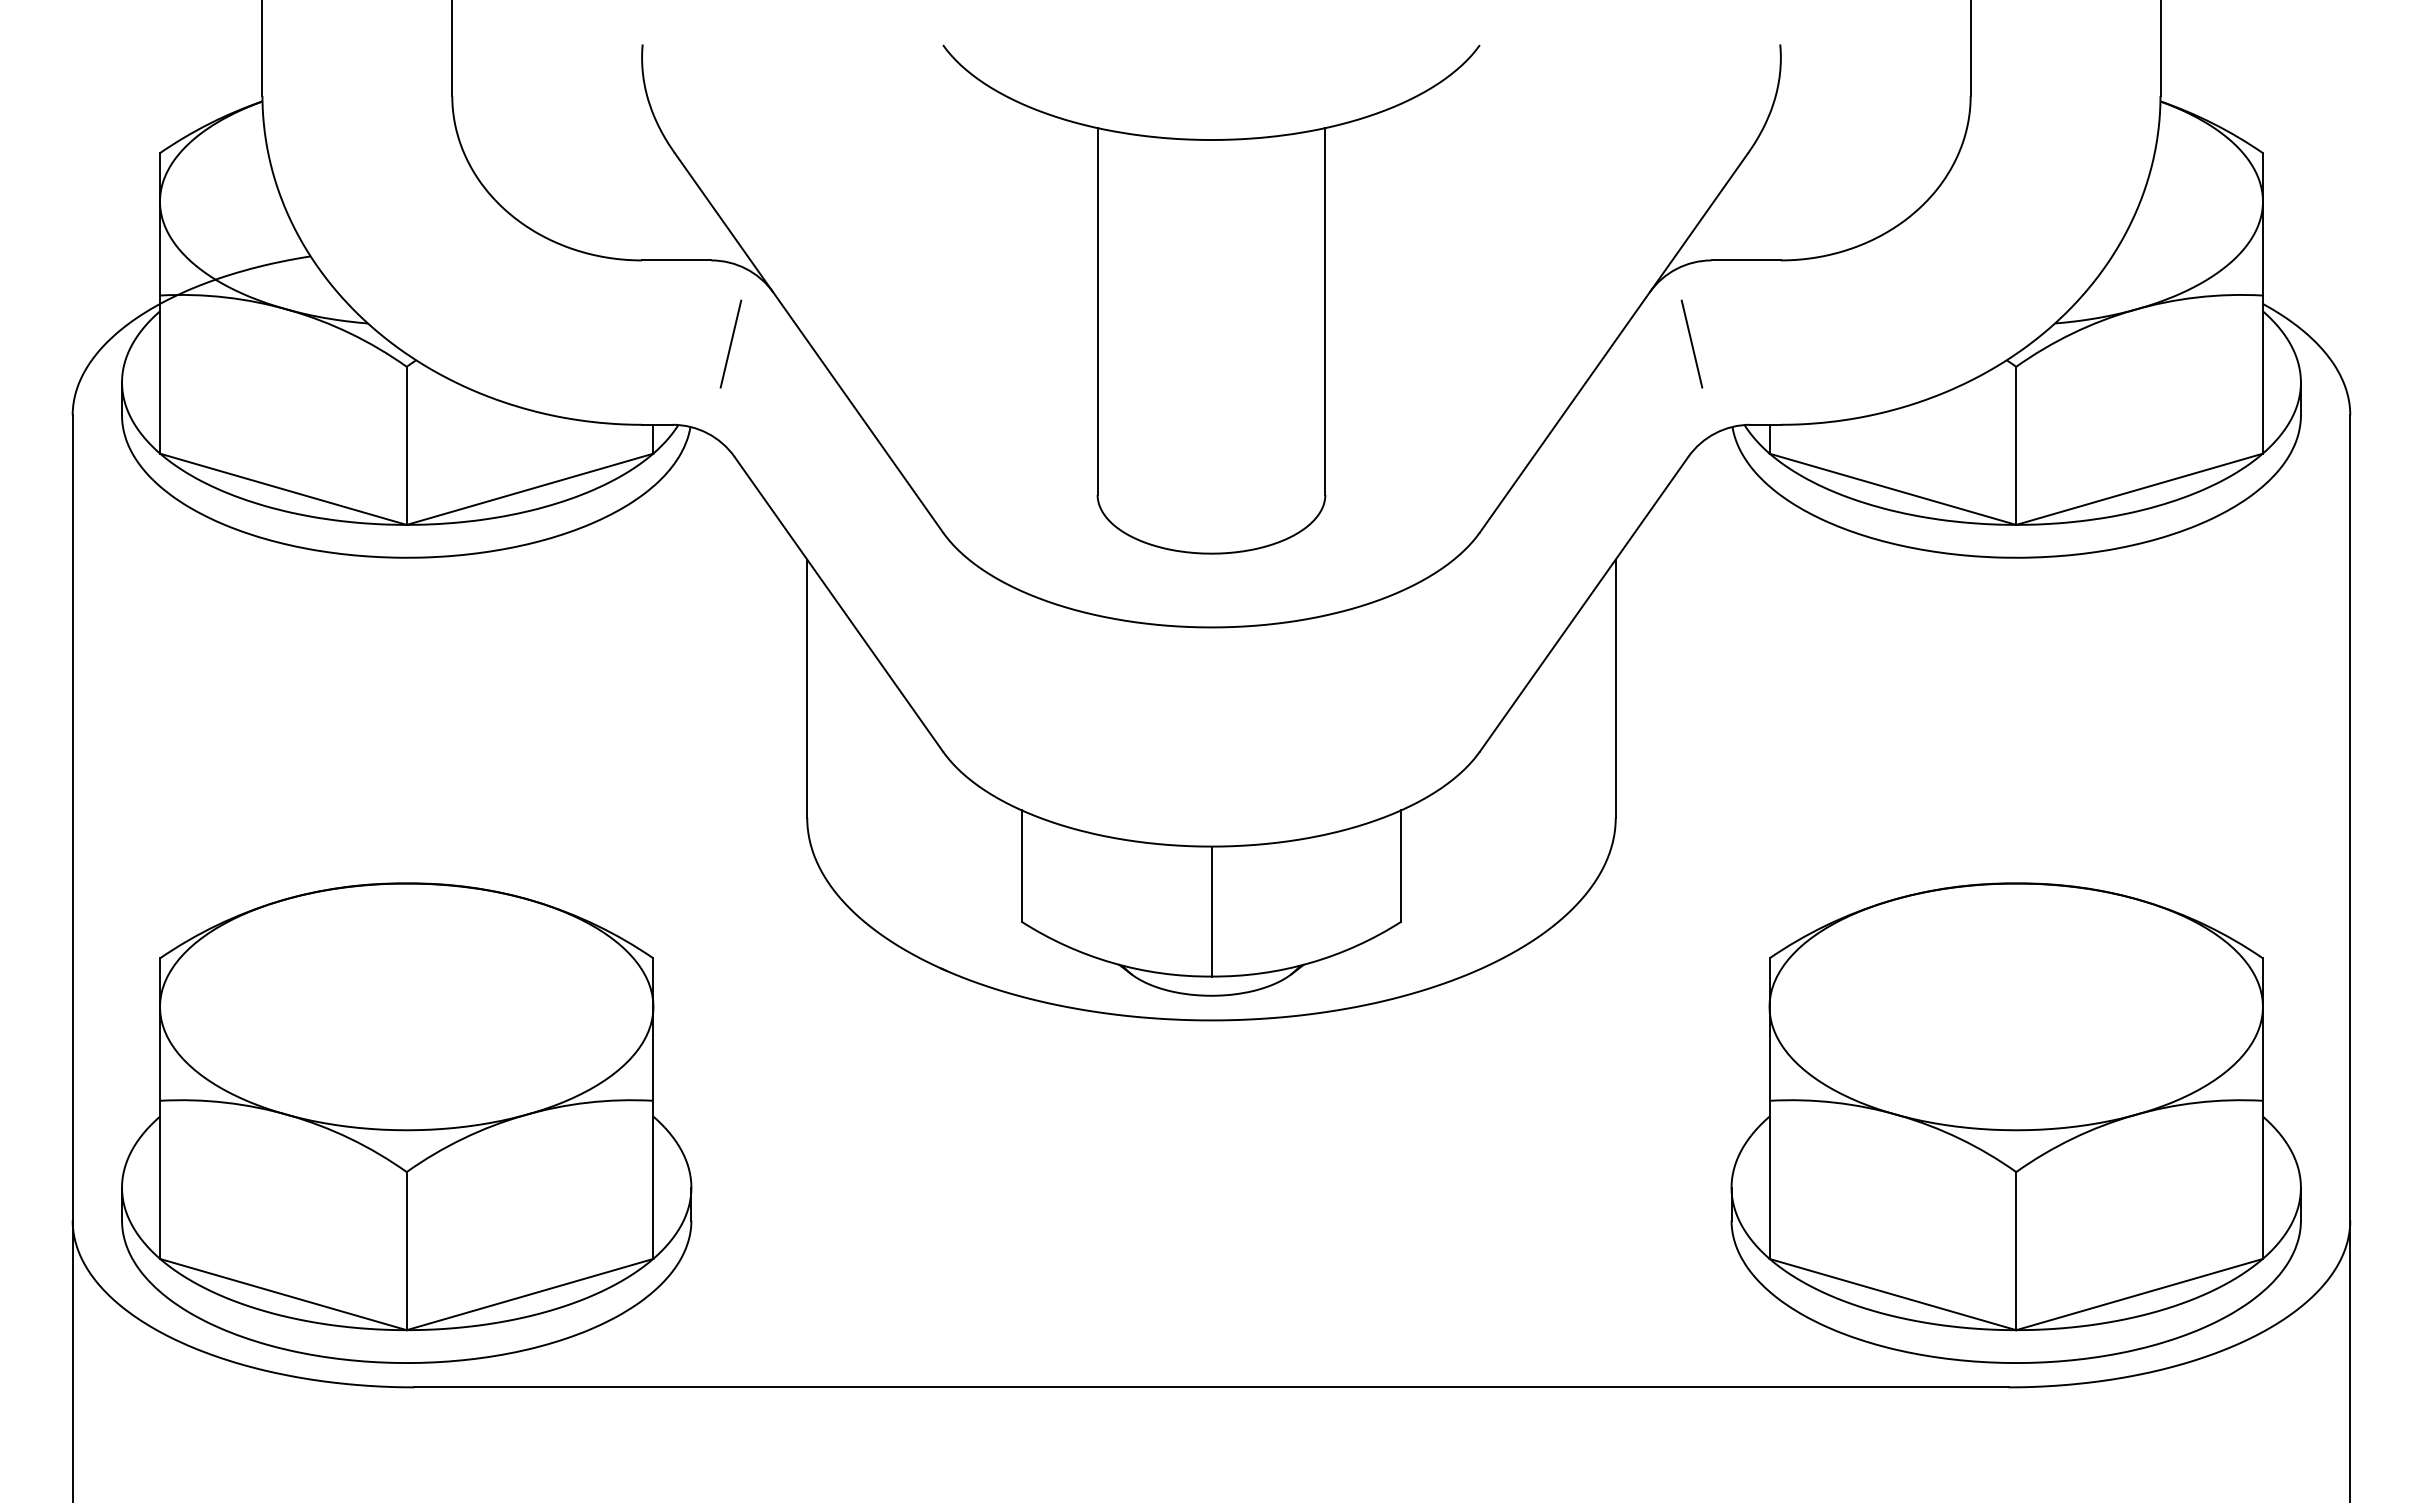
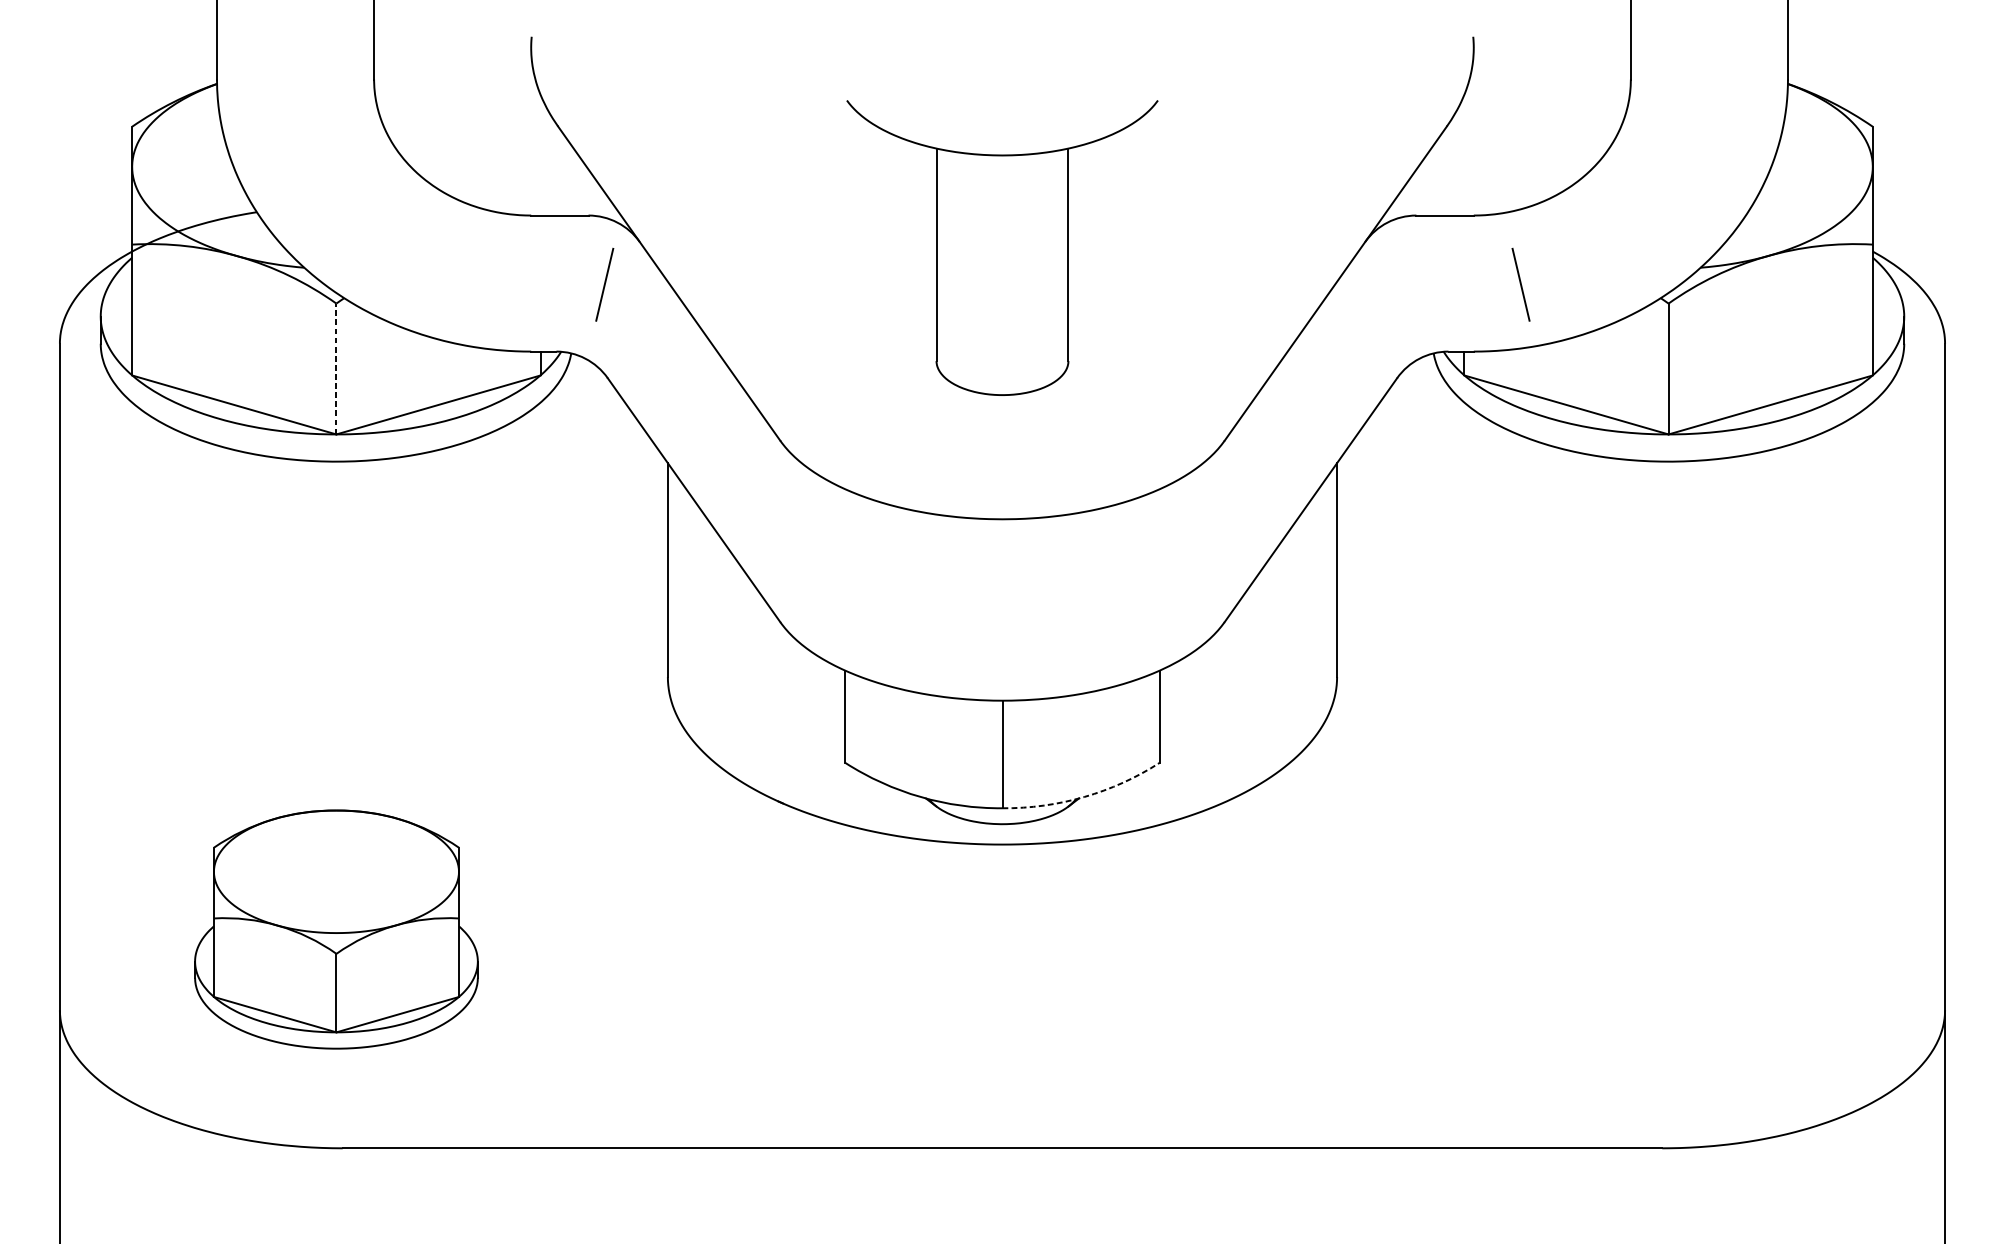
part: (1211, 299) -> (1002, 247), size x0.7
line: (1691, 343) -> (1520, 284), moved
line: (406, 445) -> (336, 368), solid -> dashed
arc: (1310, 962) -> (1084, 796), solid -> dashed
part: (406, 1122) -> (336, 929), size x0.6
part: (2015, 1122) -> (1667, 929), removed

